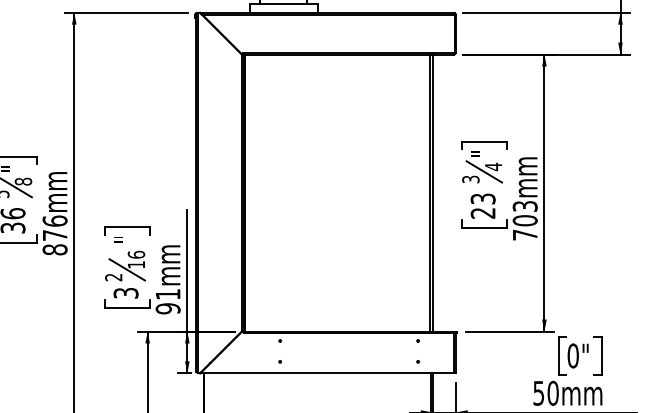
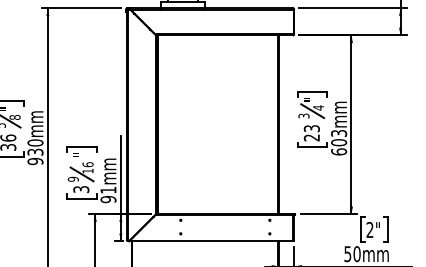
text: (525, 234) -> (339, 151), 703mm -> 603mm
text: (55, 235) -> (35, 152), 876mm -> 930mm
text: (113, 276) -> (73, 178), 2 -> 9
text: (572, 356) -> (369, 230), 0" -> 2"

